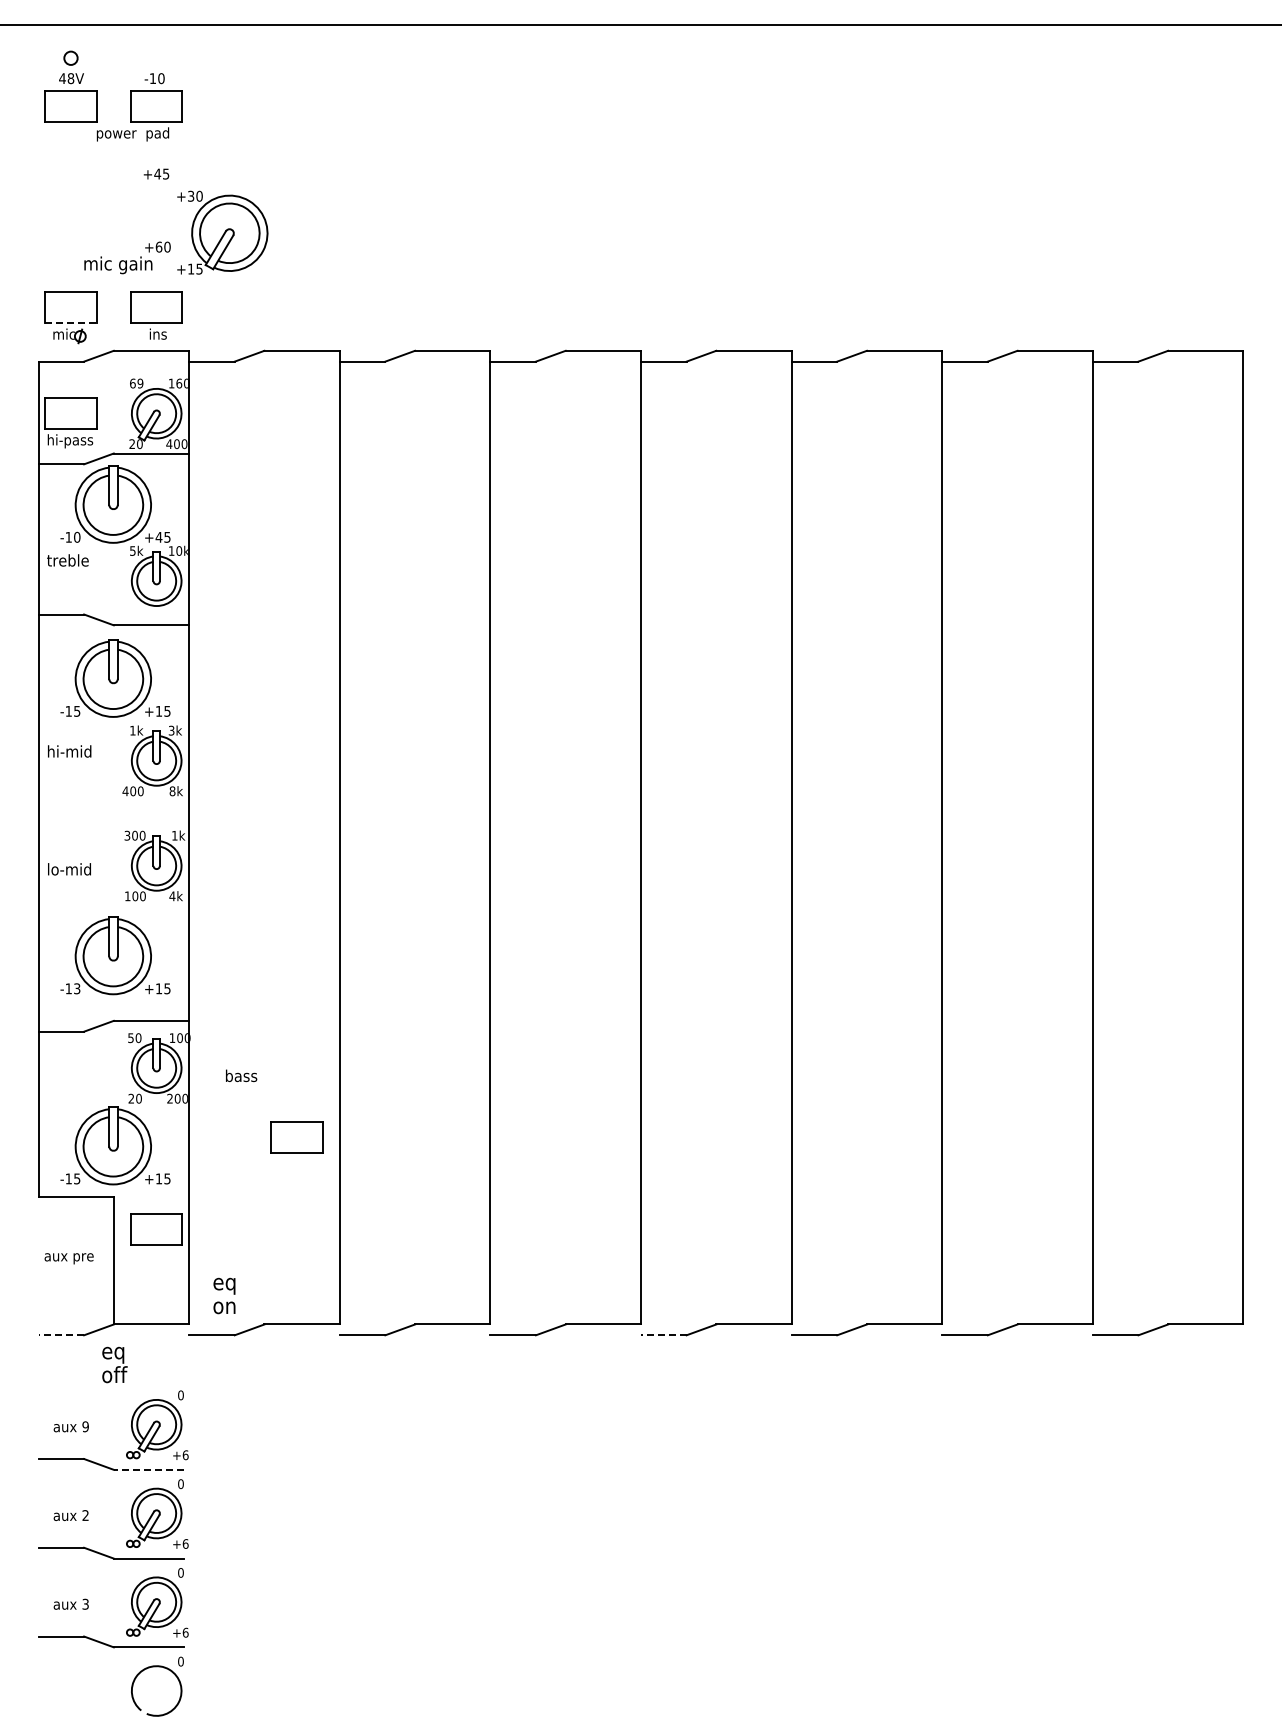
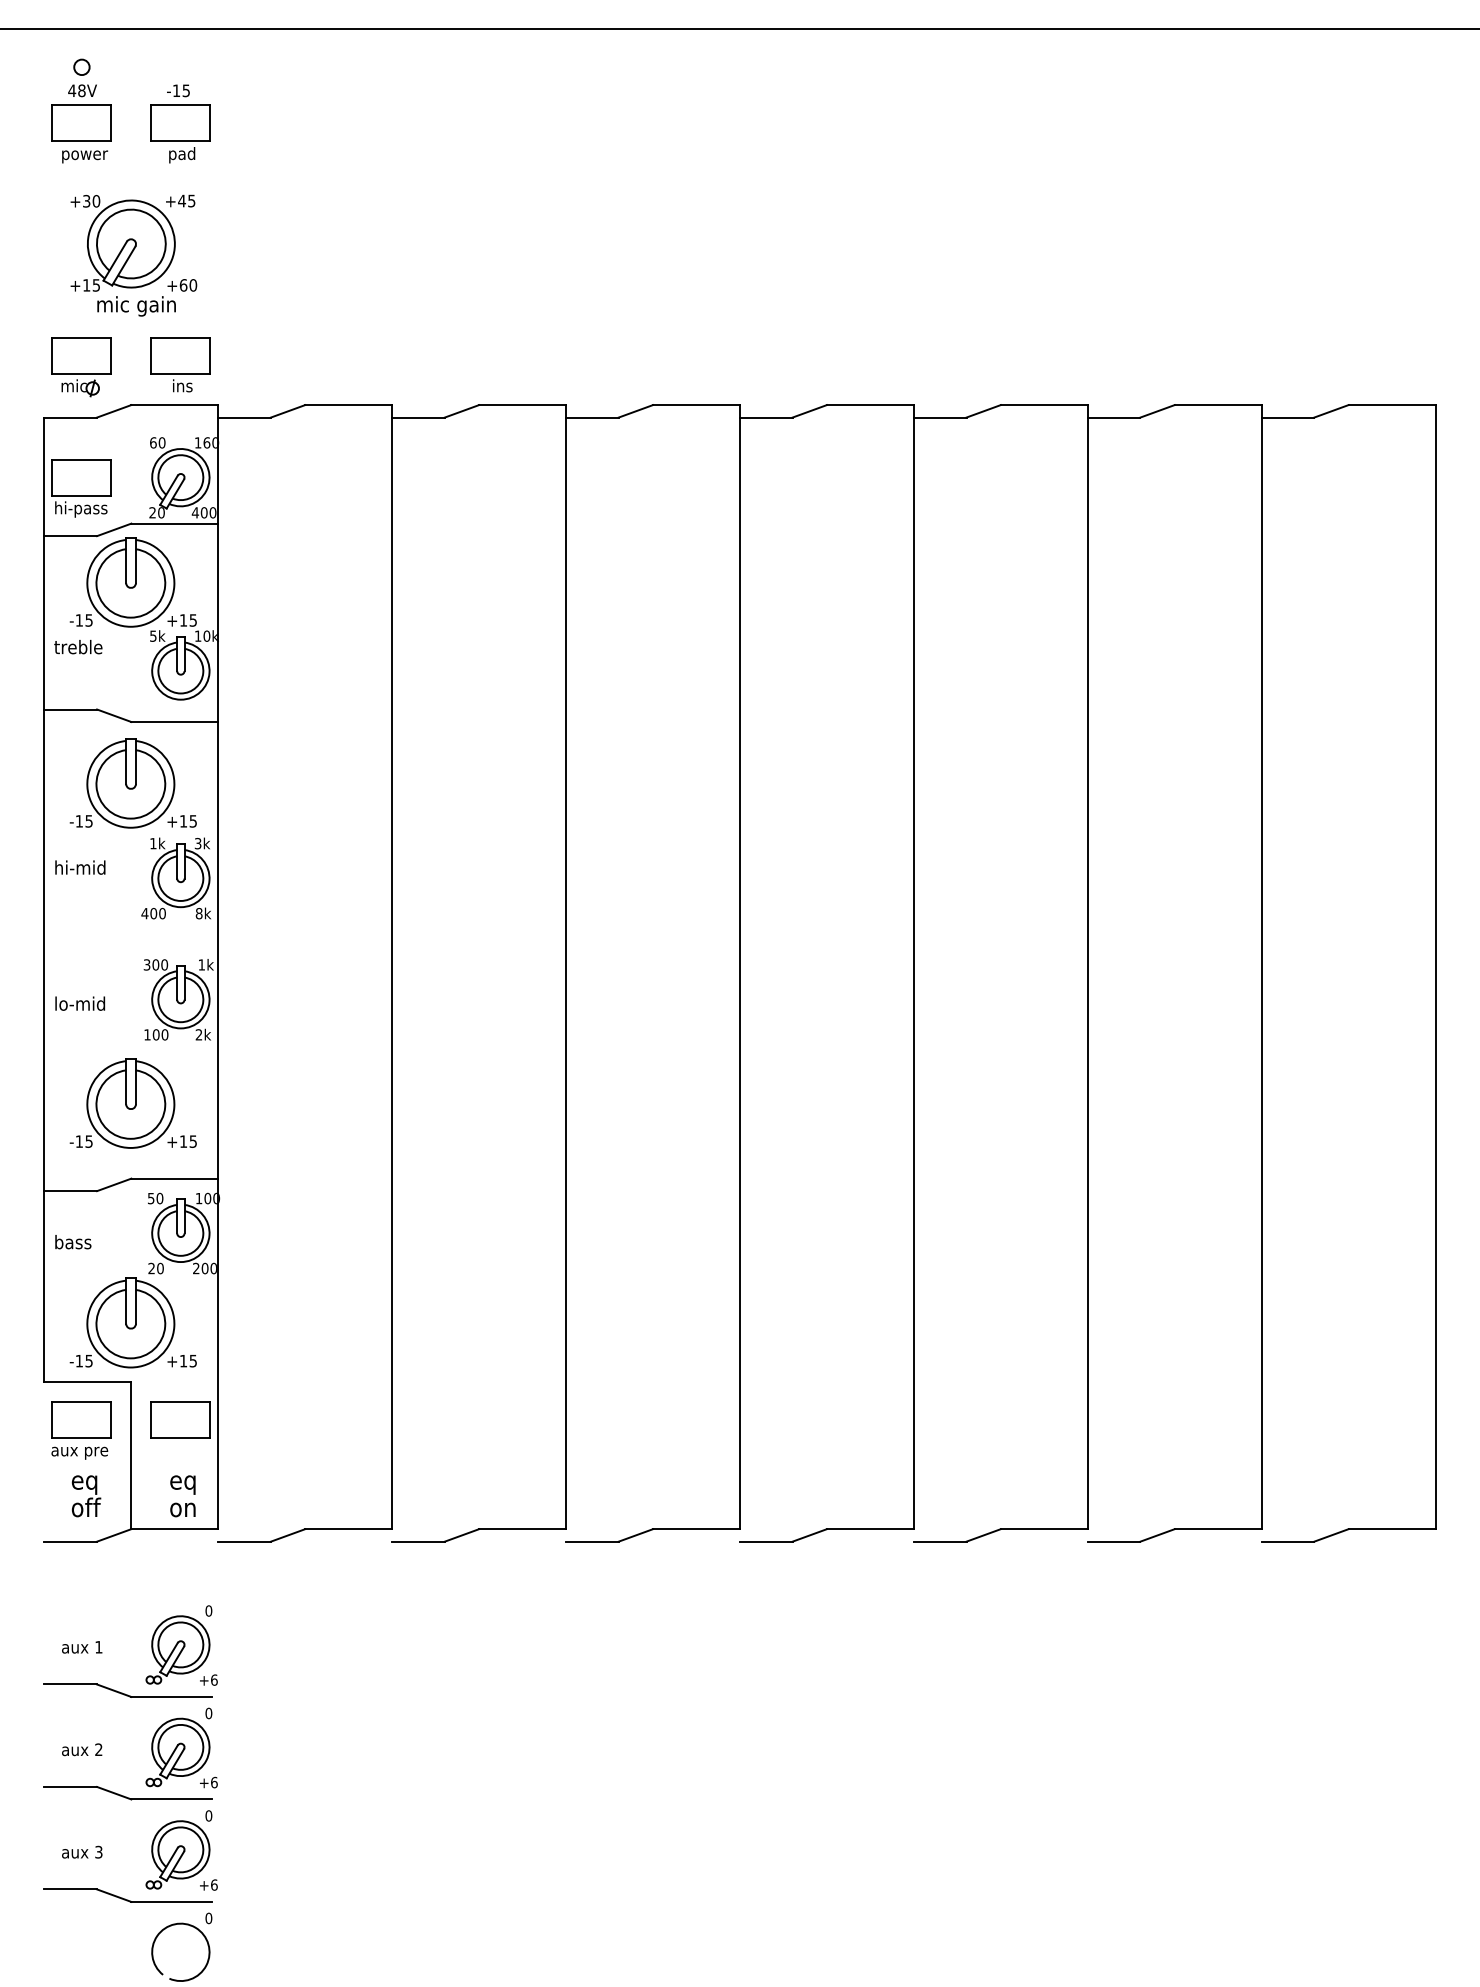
text: (161, 78) -> (186, 90), -10 -> -15
text: (116, 135) -> (84, 156), moved
part: (222, 232) -> (122, 243), moved
line: (71, 323) -> (82, 373), dashed -> solid
text: (140, 383) -> (162, 442), 69 -> 60
text: (77, 536) -> (89, 619), -10 -> -15
text: (158, 537) -> (182, 620), +45 -> +15
text: (172, 896) -> (199, 1035), 4k -> 2k
text: (77, 988) -> (89, 1141), -13 -> -15
text: (241, 1075) -> (73, 1241), moved
part: (296, 1137) -> (81, 1419), moved
text: (224, 1295) -> (182, 1495), moved
line: (61, 1335) -> (70, 1541), dashed -> solid
line: (663, 1335) -> (765, 1541), dashed -> solid
text: (114, 1364) -> (85, 1495), moved
text: (85, 1426) -> (98, 1646), 9 -> 1
line: (148, 1469) -> (171, 1696), dashed -> solid

